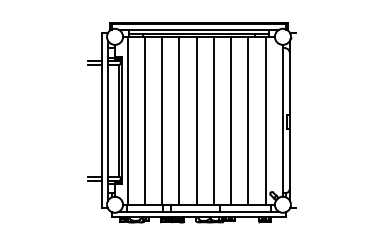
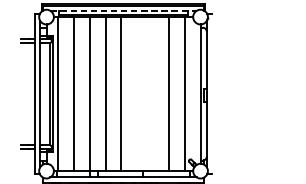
line: (199, 29) -> (124, 10), solid -> dashed
line: (213, 120) -> (136, 93), removed
line: (231, 120) -> (153, 93), removed

